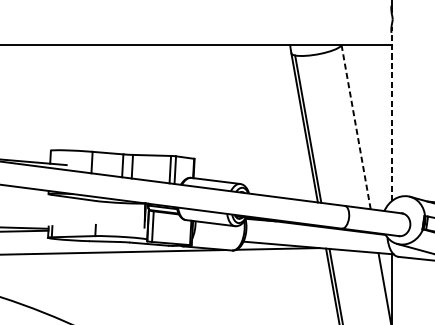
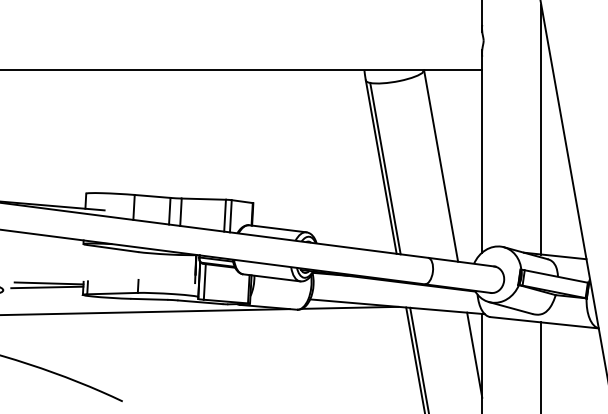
line: (391, 113) -> (482, 150), dashed -> solid
line: (356, 126) -> (441, 165), dashed -> solid

